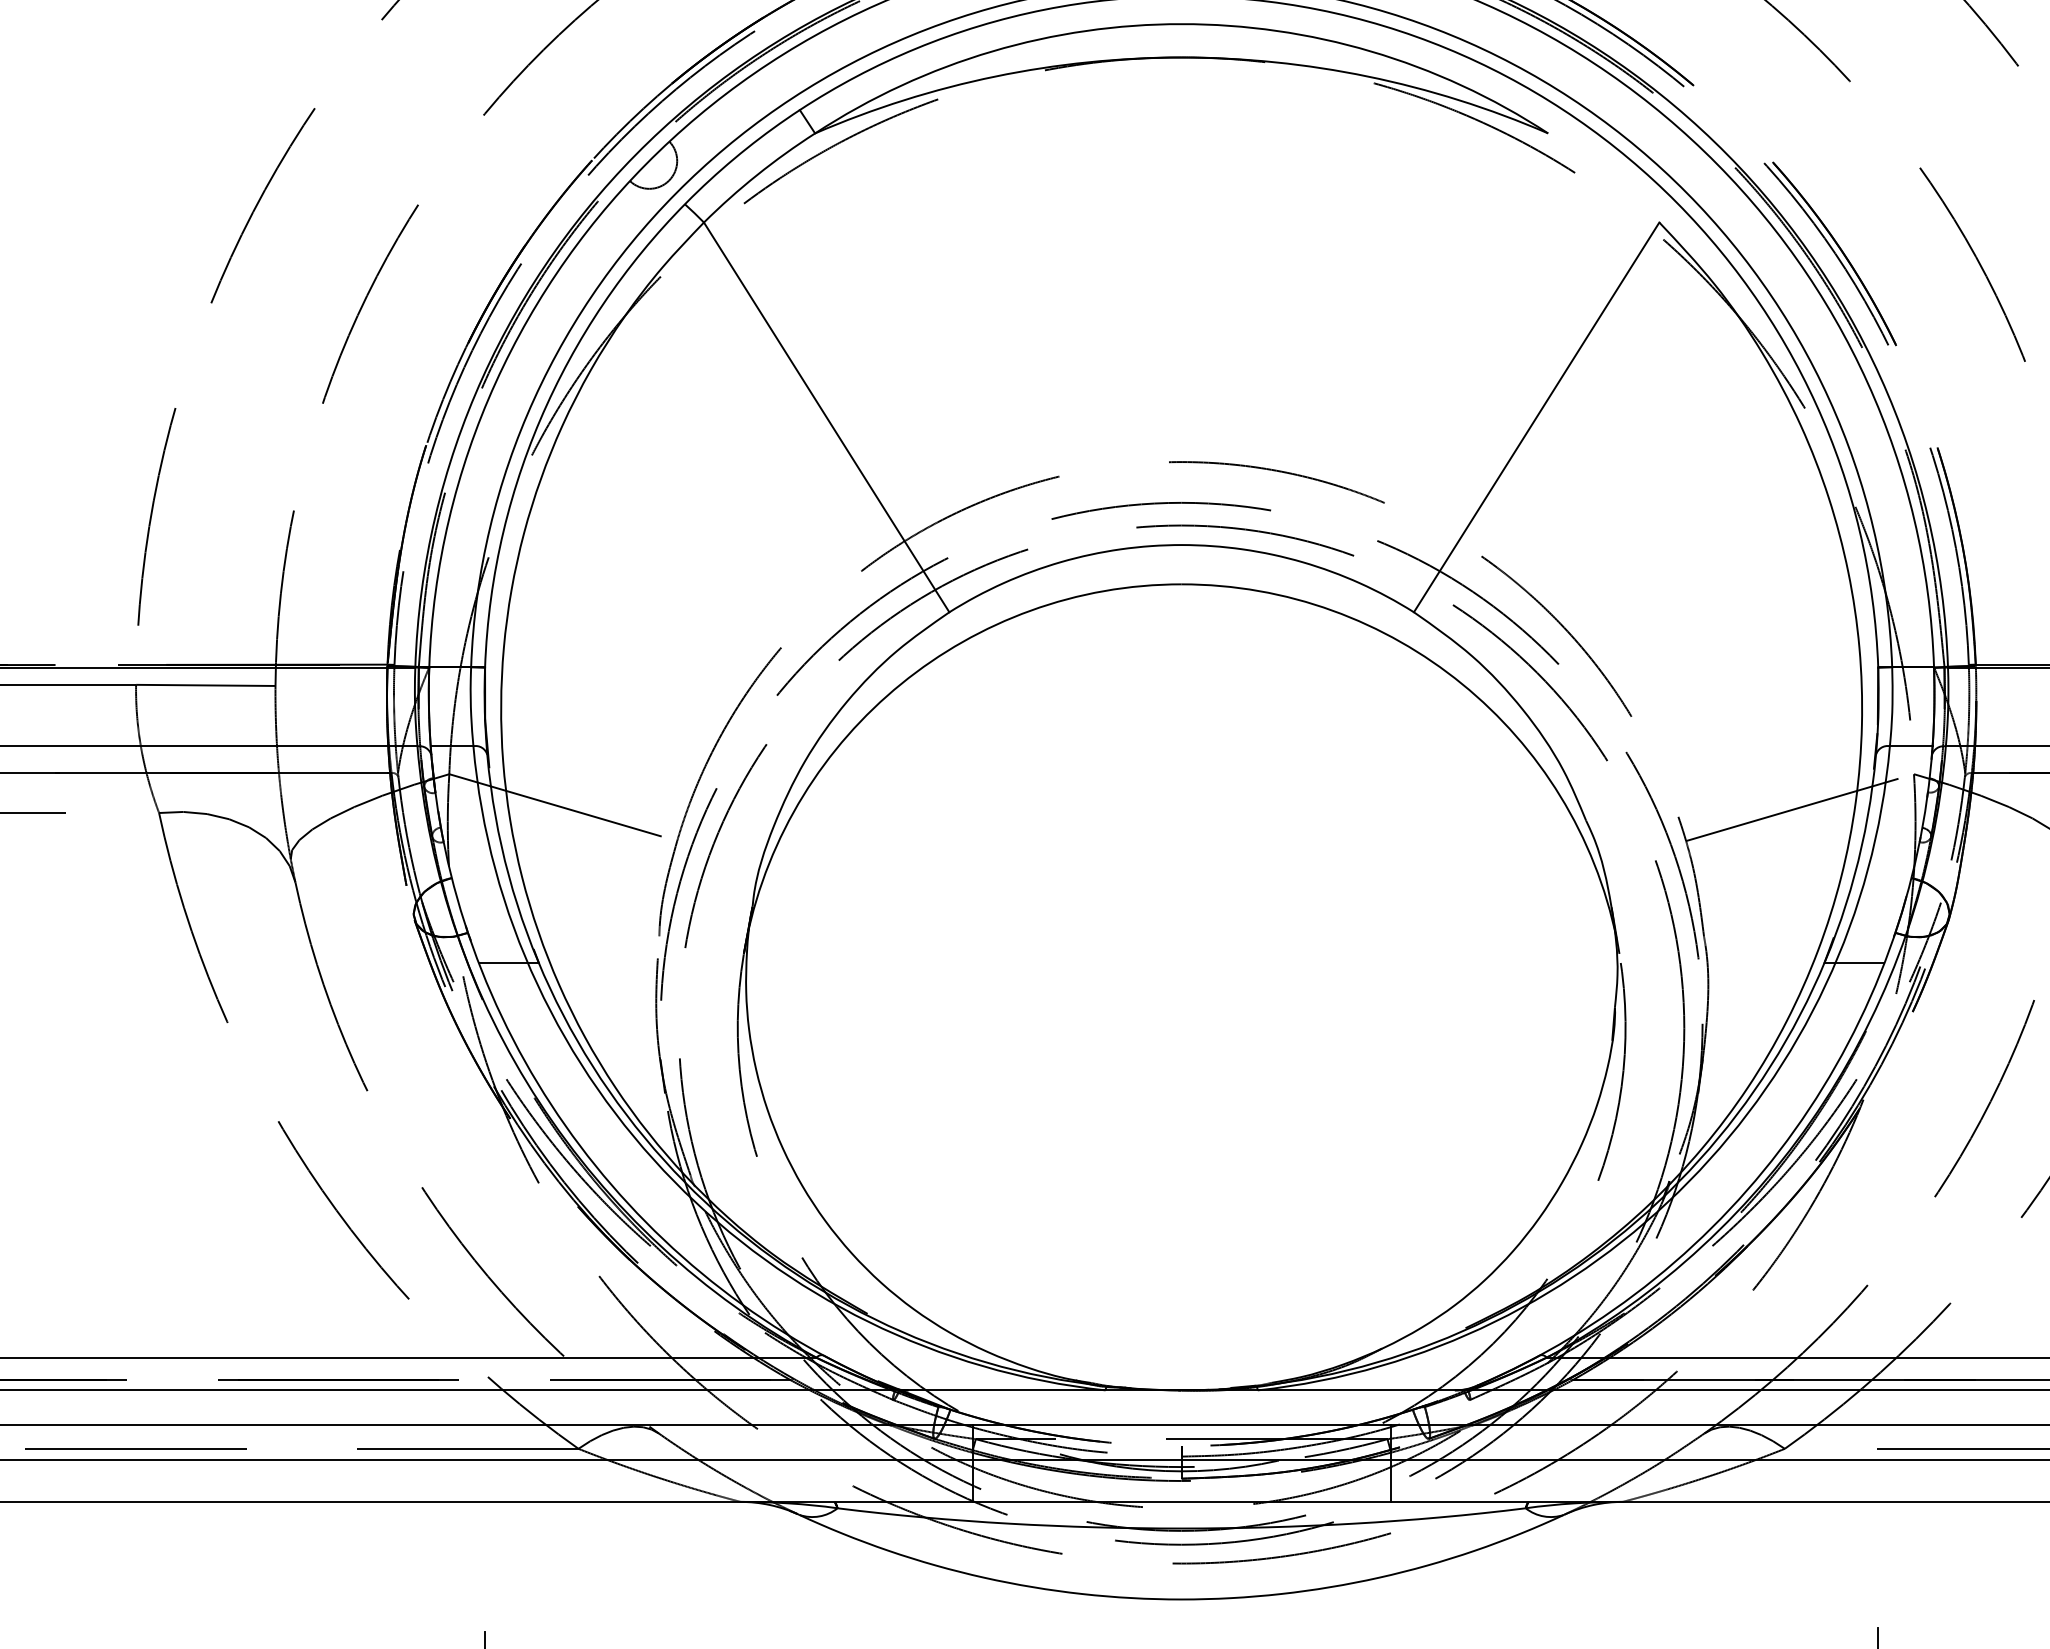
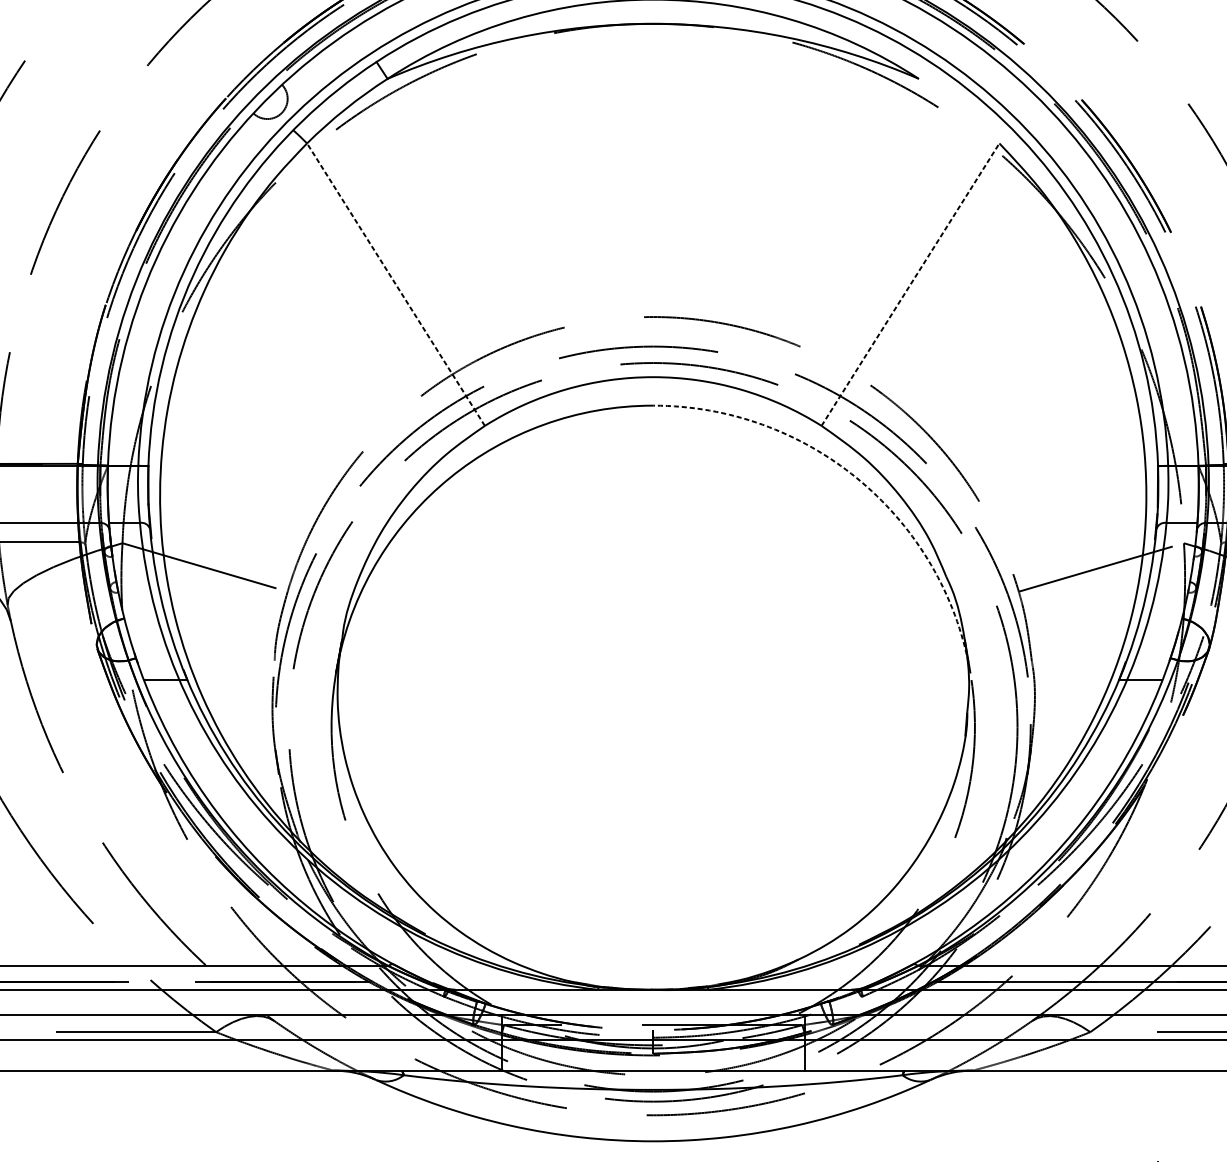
line: (826, 416) -> (395, 284), solid -> dashed
line: (1536, 416) -> (910, 284), solid -> dashed
arc: (1462, 684) -> (856, 478), solid -> dashed

